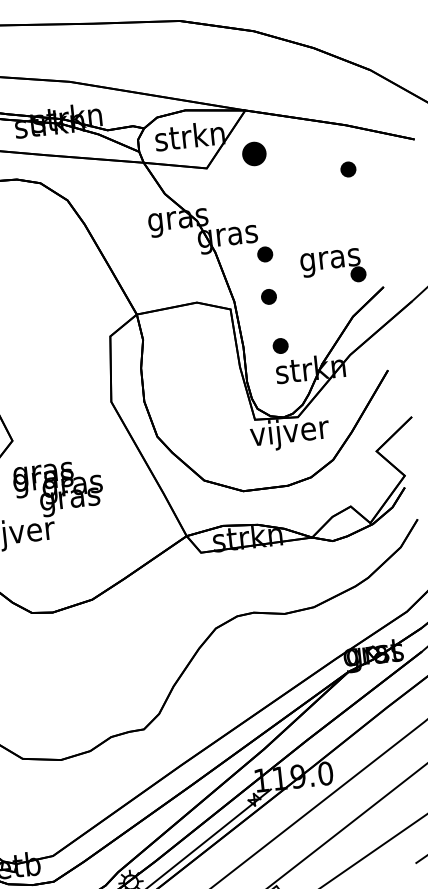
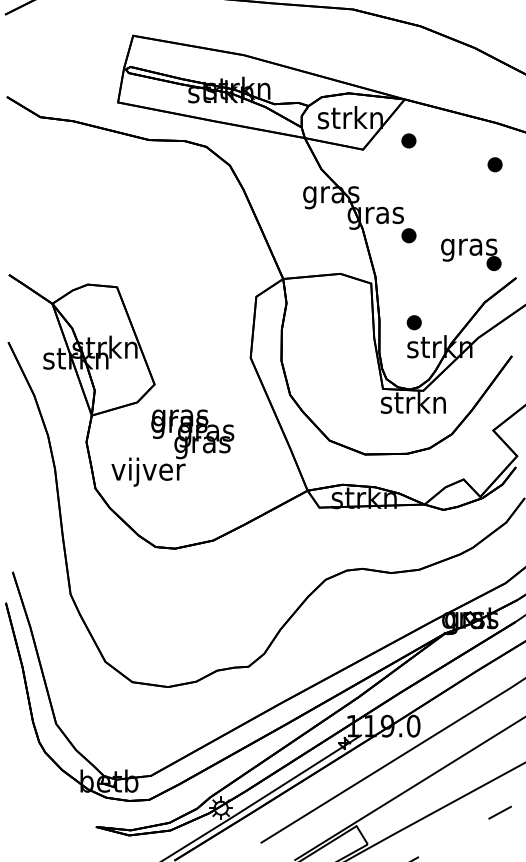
part: (253, 153) -> (408, 140), size x0.62
part: (268, 296) -> (407, 275), removed
text: (290, 433) -> (414, 405), vijver -> strkn

